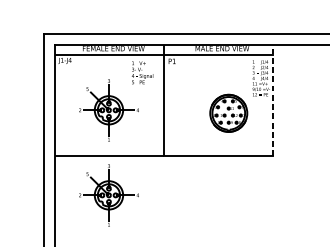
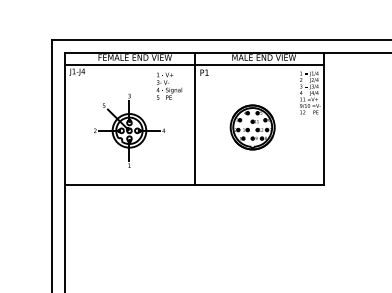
line: (273, 99) -> (324, 118), dashed -> solid
part: (228, 113) -> (252, 127), moved
part: (108, 195) -> (129, 231), removed

